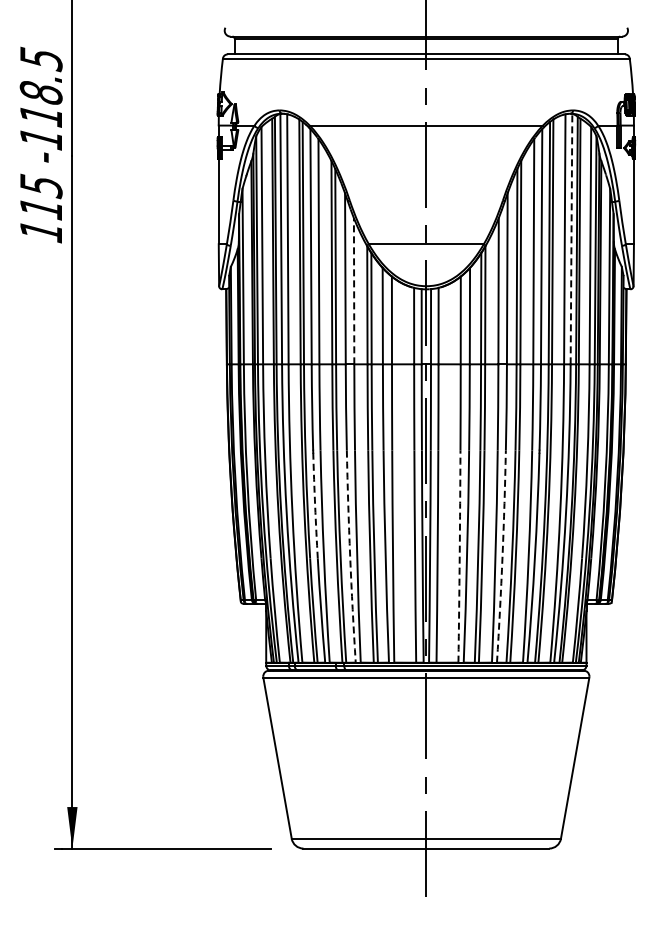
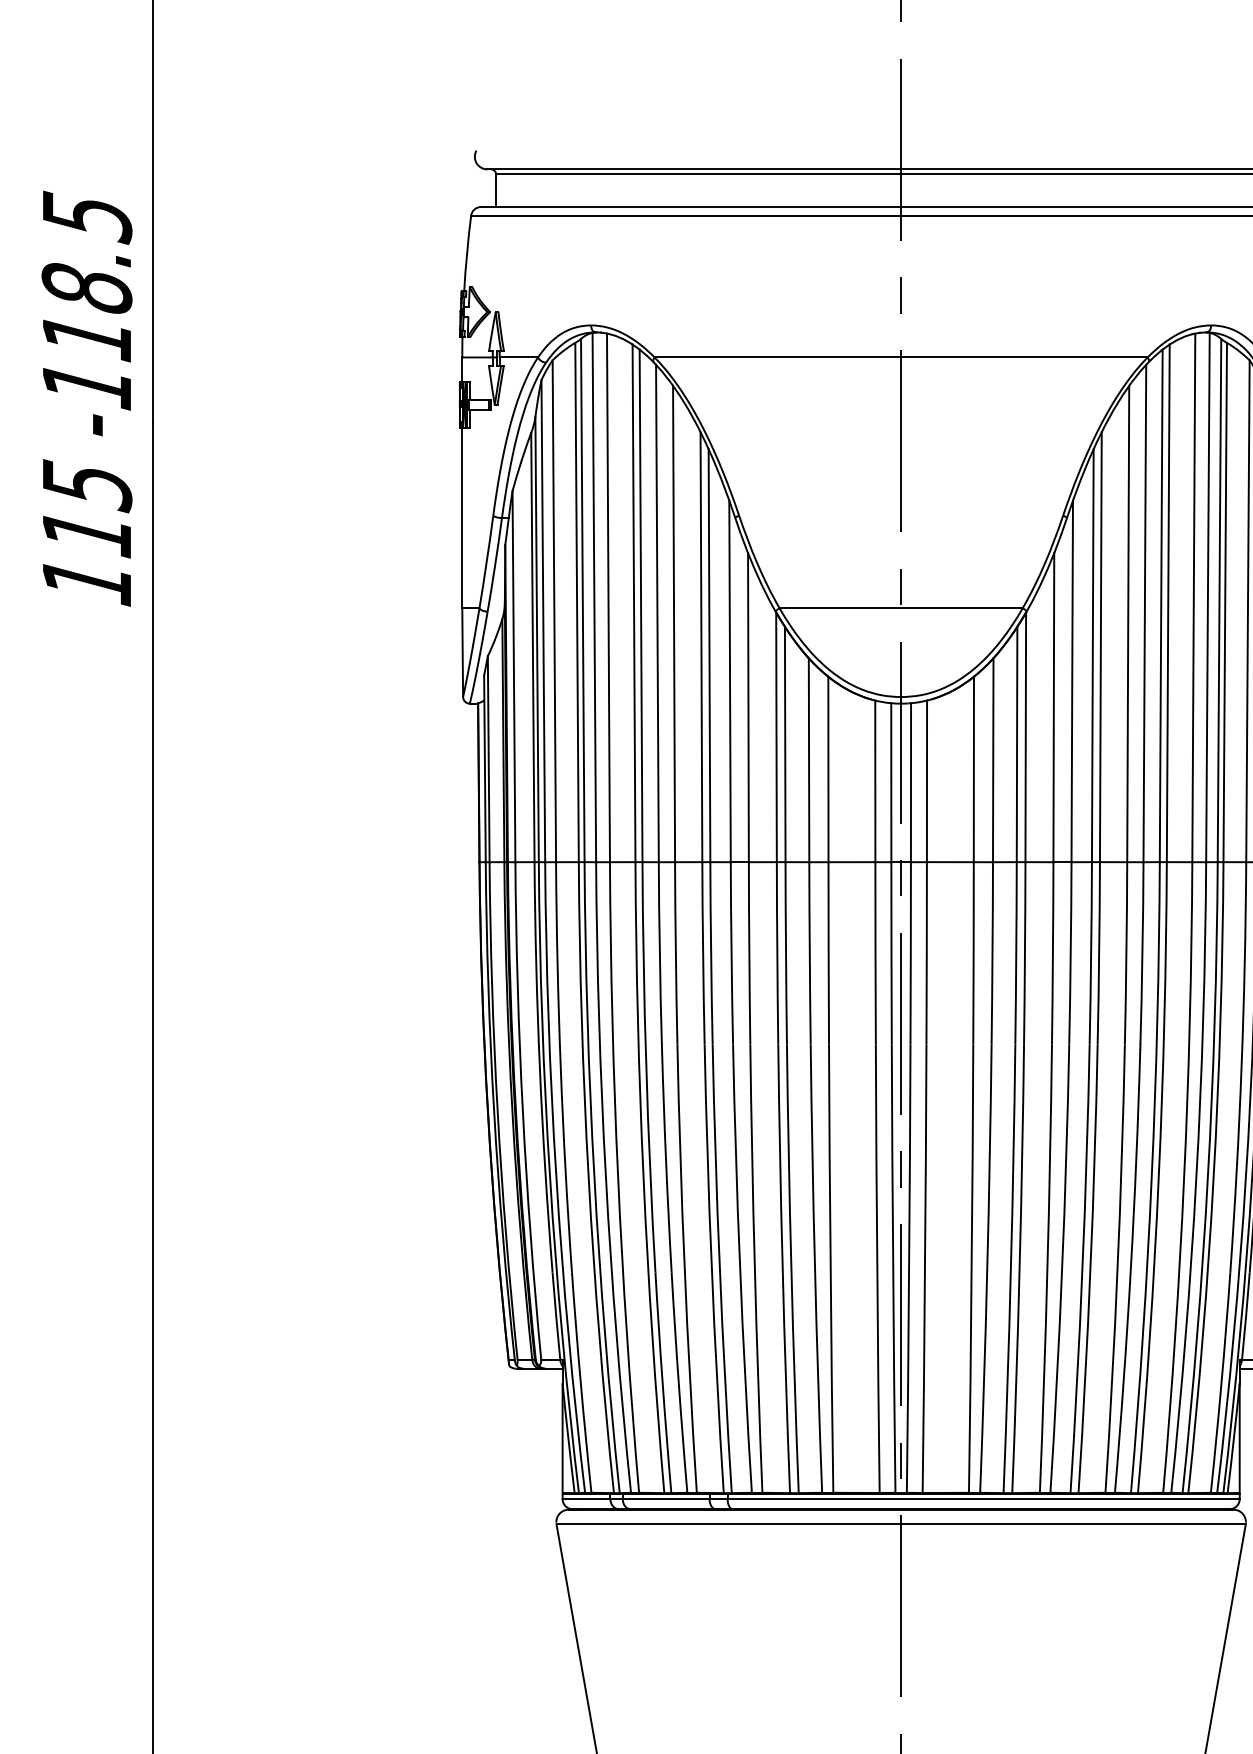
line: (571, 238) -> (1207, 596), dashed -> solid
line: (354, 290) -> (749, 706), dashed -> solid
arc: (315, 505) -> (666, 1160), dashed -> solid
arc: (350, 556) -> (740, 1268), dashed -> solid
arc: (459, 556) -> (971, 1268), dashed -> solid
arc: (502, 556) -> (1062, 1268), dashed -> solid

